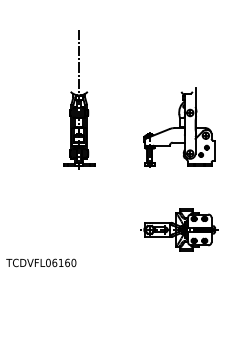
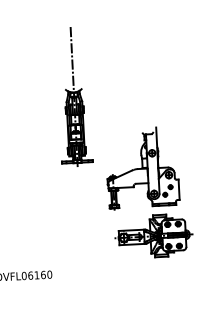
part: (79, 99) -> (74, 96), moved
part: (179, 127) -> (142, 168), moved

